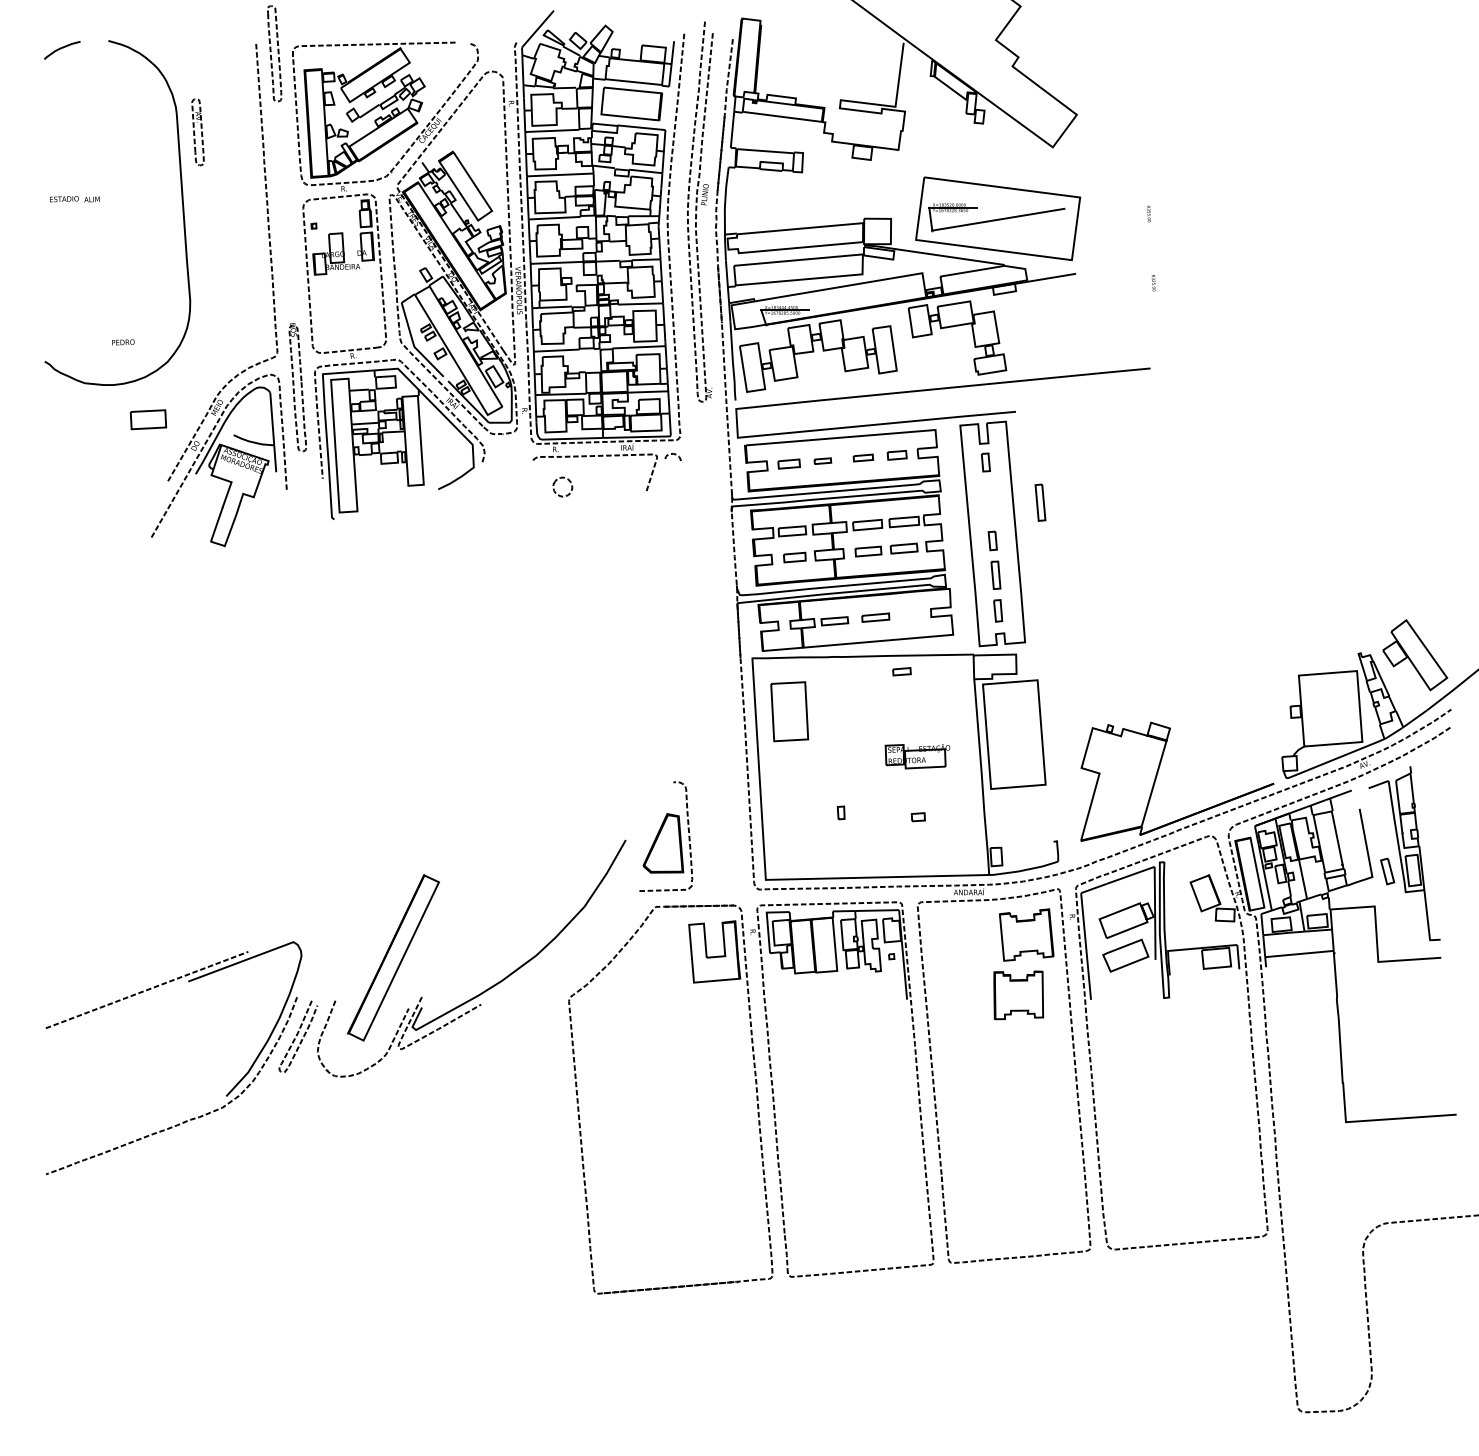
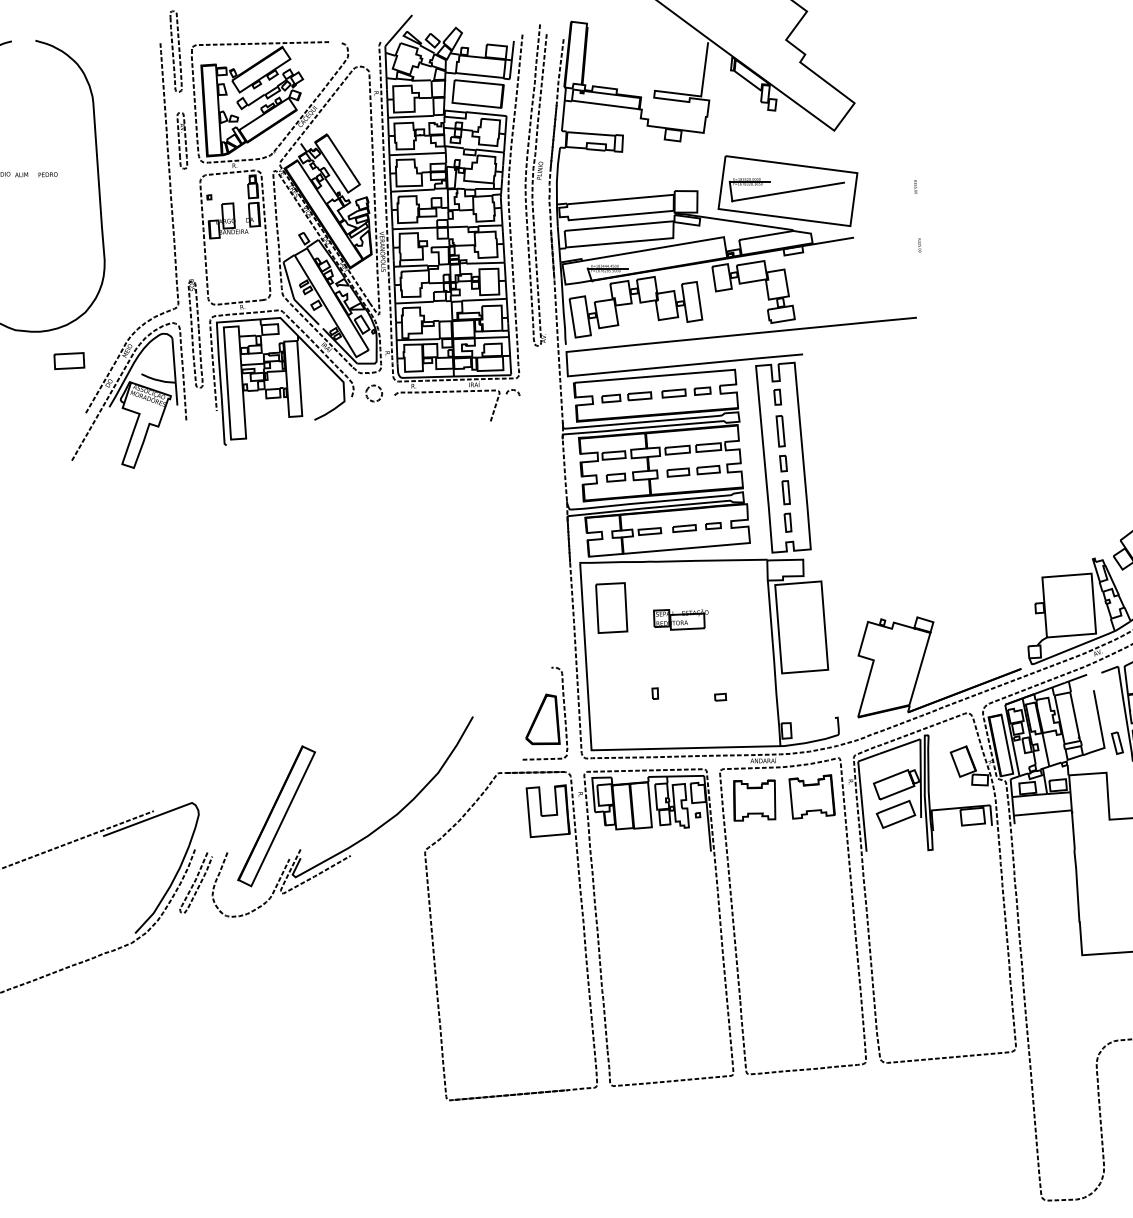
part: (197, 132) -> (181, 140), moved
text: (123, 342) -> (48, 174), moved
part: (863, 457) -> (674, 393), size x1.43
part: (822, 460) -> (639, 395), size x1.67
part: (555, 483) -> (367, 390), moved
part: (1040, 502) -> (780, 431), moved
part: (901, 671) -> (713, 525), moved
part: (917, 756) -> (680, 619), moved
part: (666, 836) -> (545, 713), moved
part: (1018, 995) -> (754, 800), moved

